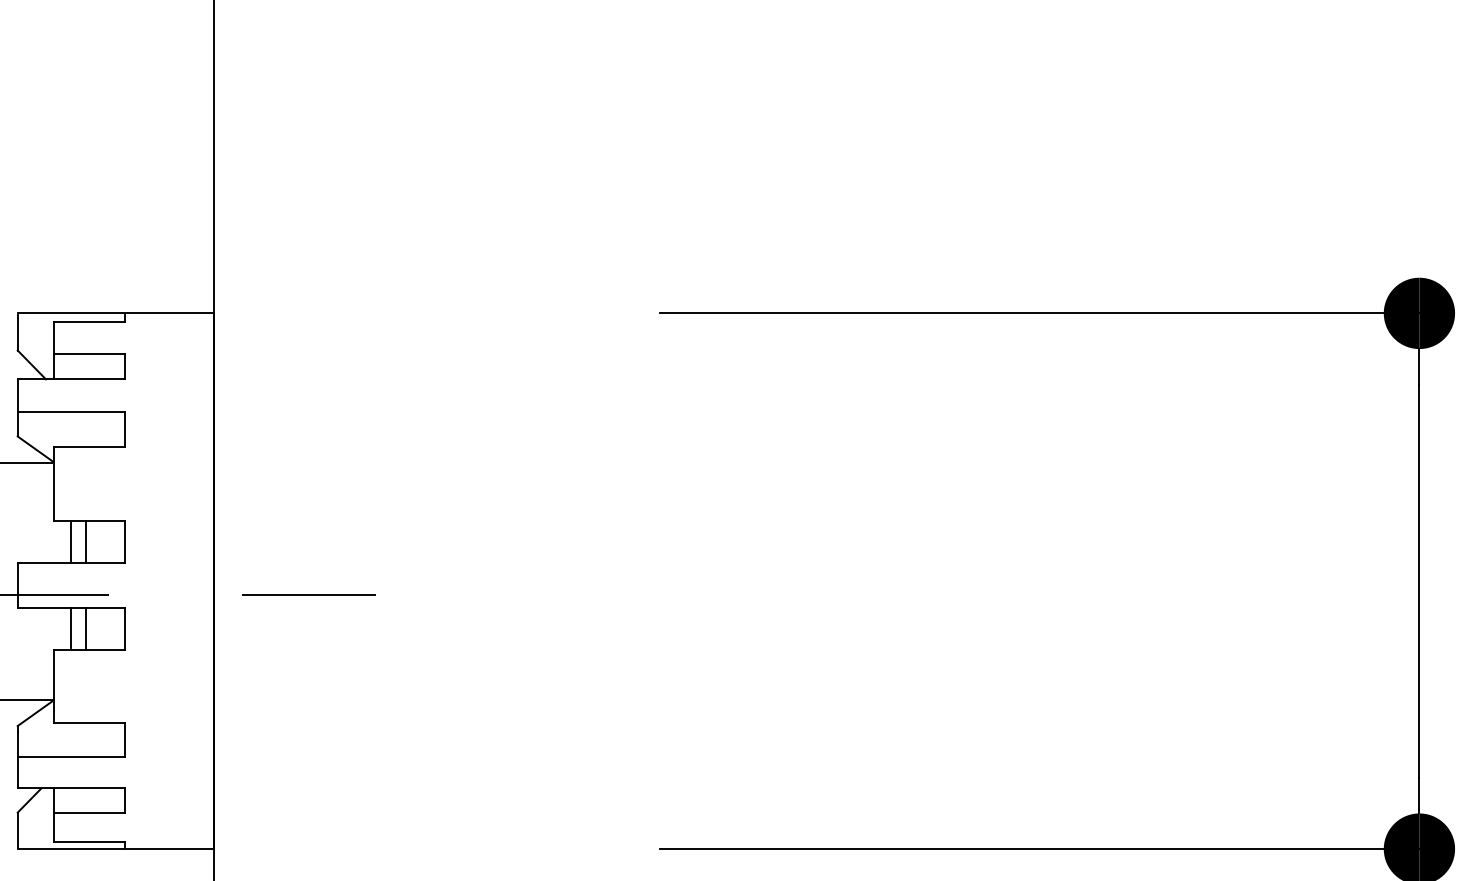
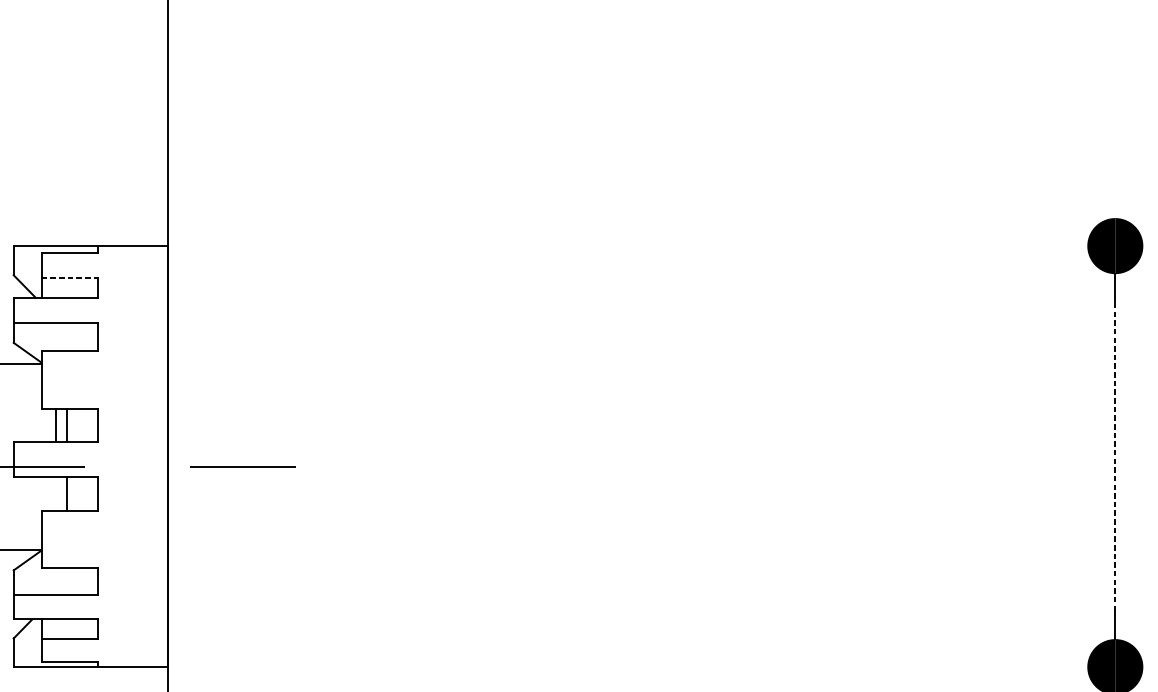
line: (1039, 313) -> (816, 246), removed
line: (89, 353) -> (70, 277), solid -> dashed
line: (1419, 580) -> (1115, 456), solid -> dashed
line: (71, 627) -> (55, 492), removed
line: (1039, 849) -> (816, 667), removed

